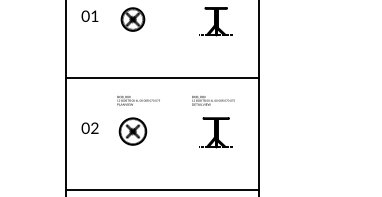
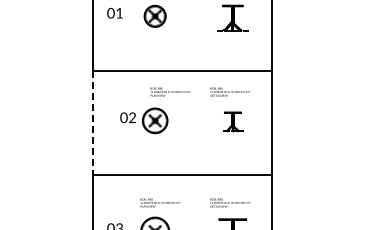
text: (138, 100) -> (170, 91), moved
text: (89, 127) -> (127, 117), moved
part: (215, 132) -> (232, 121), size x0.7
line: (65, 134) -> (92, 123), solid -> dashed

